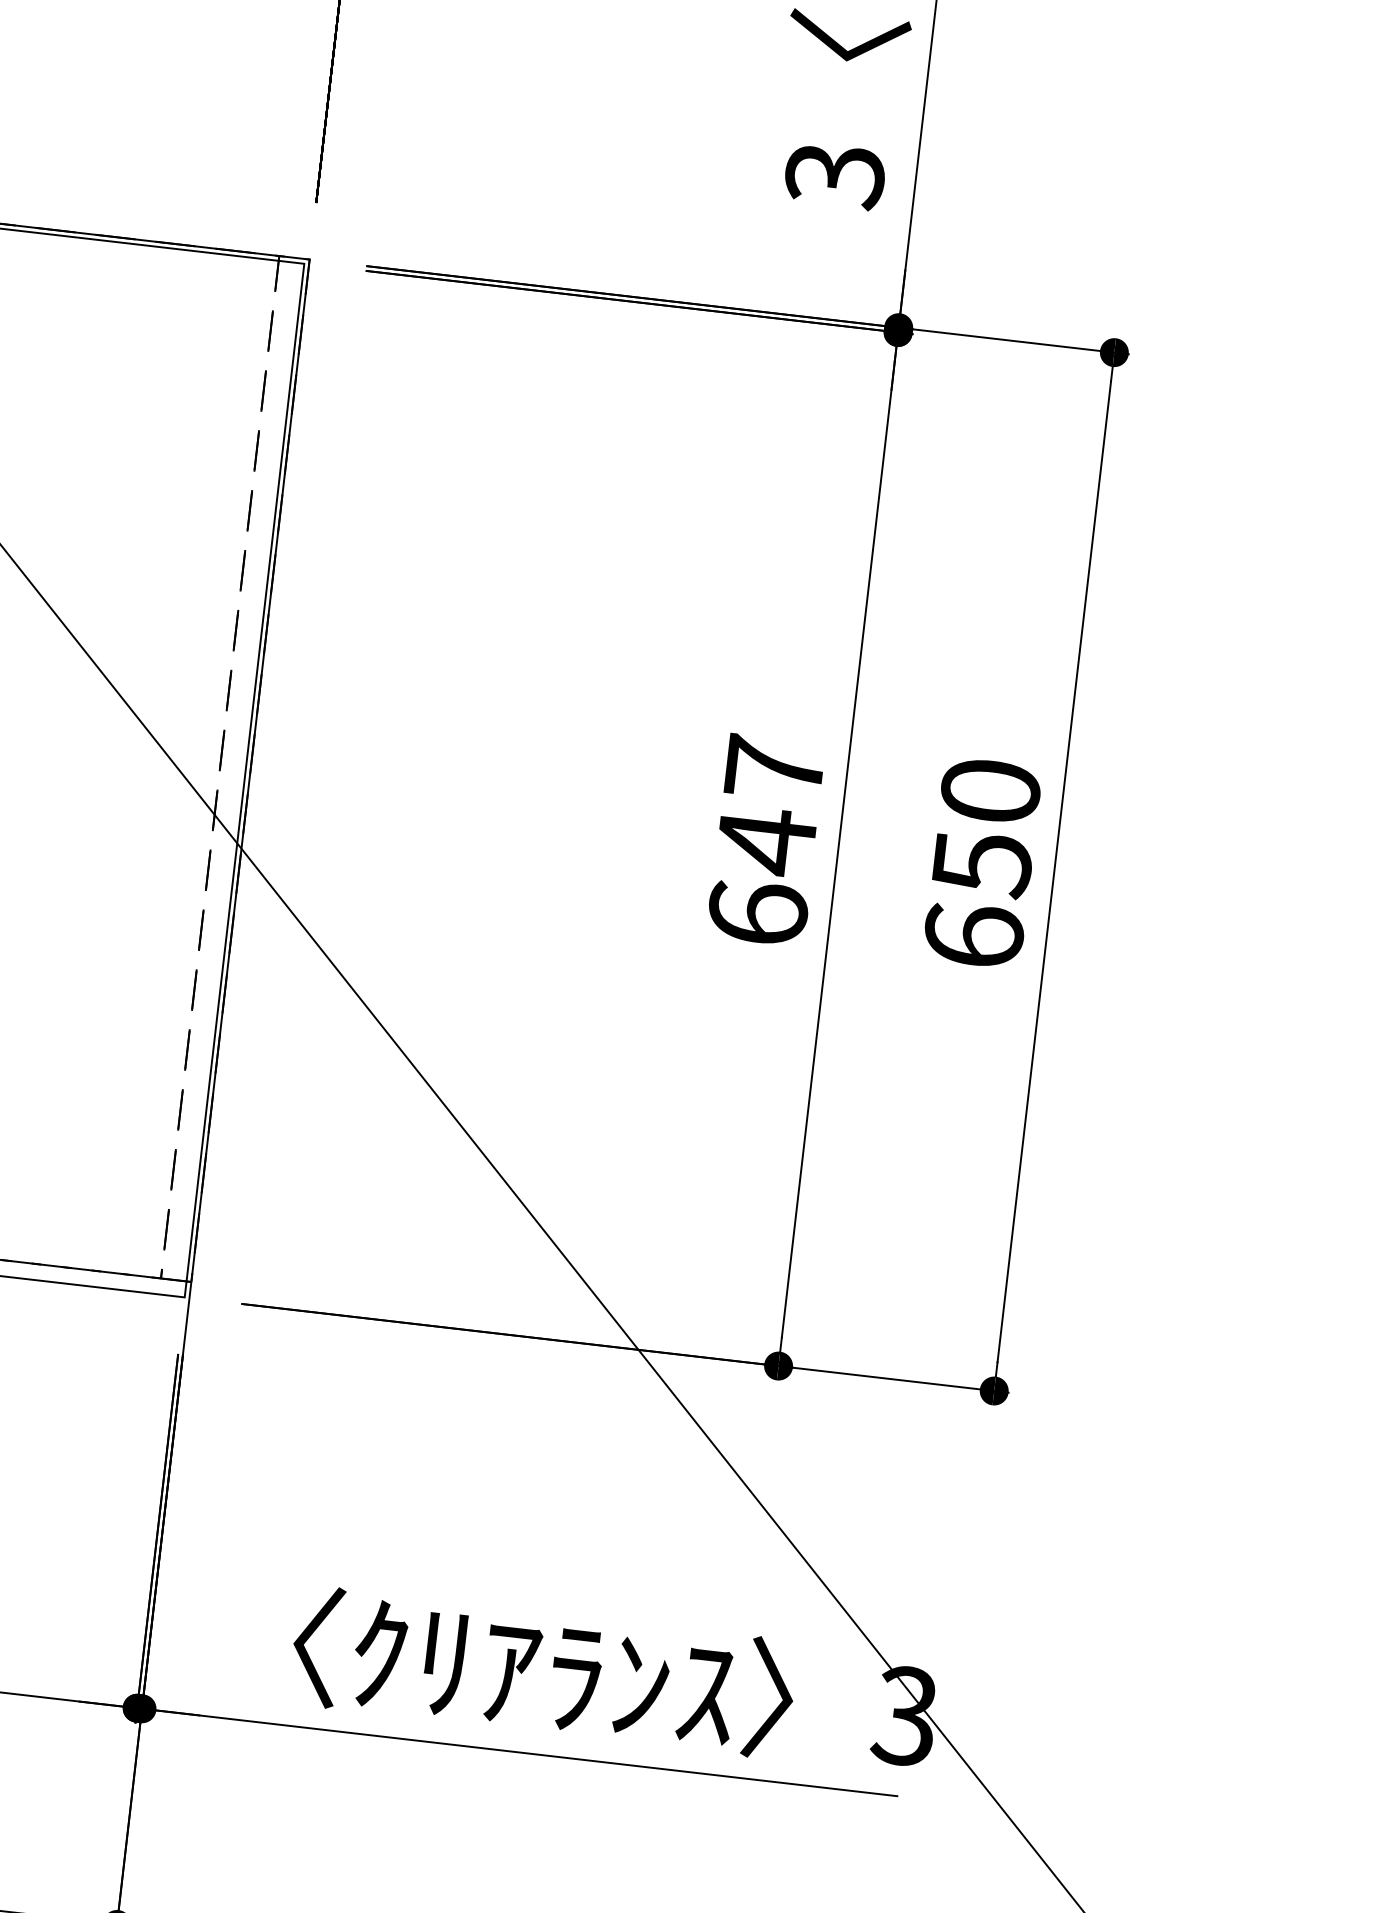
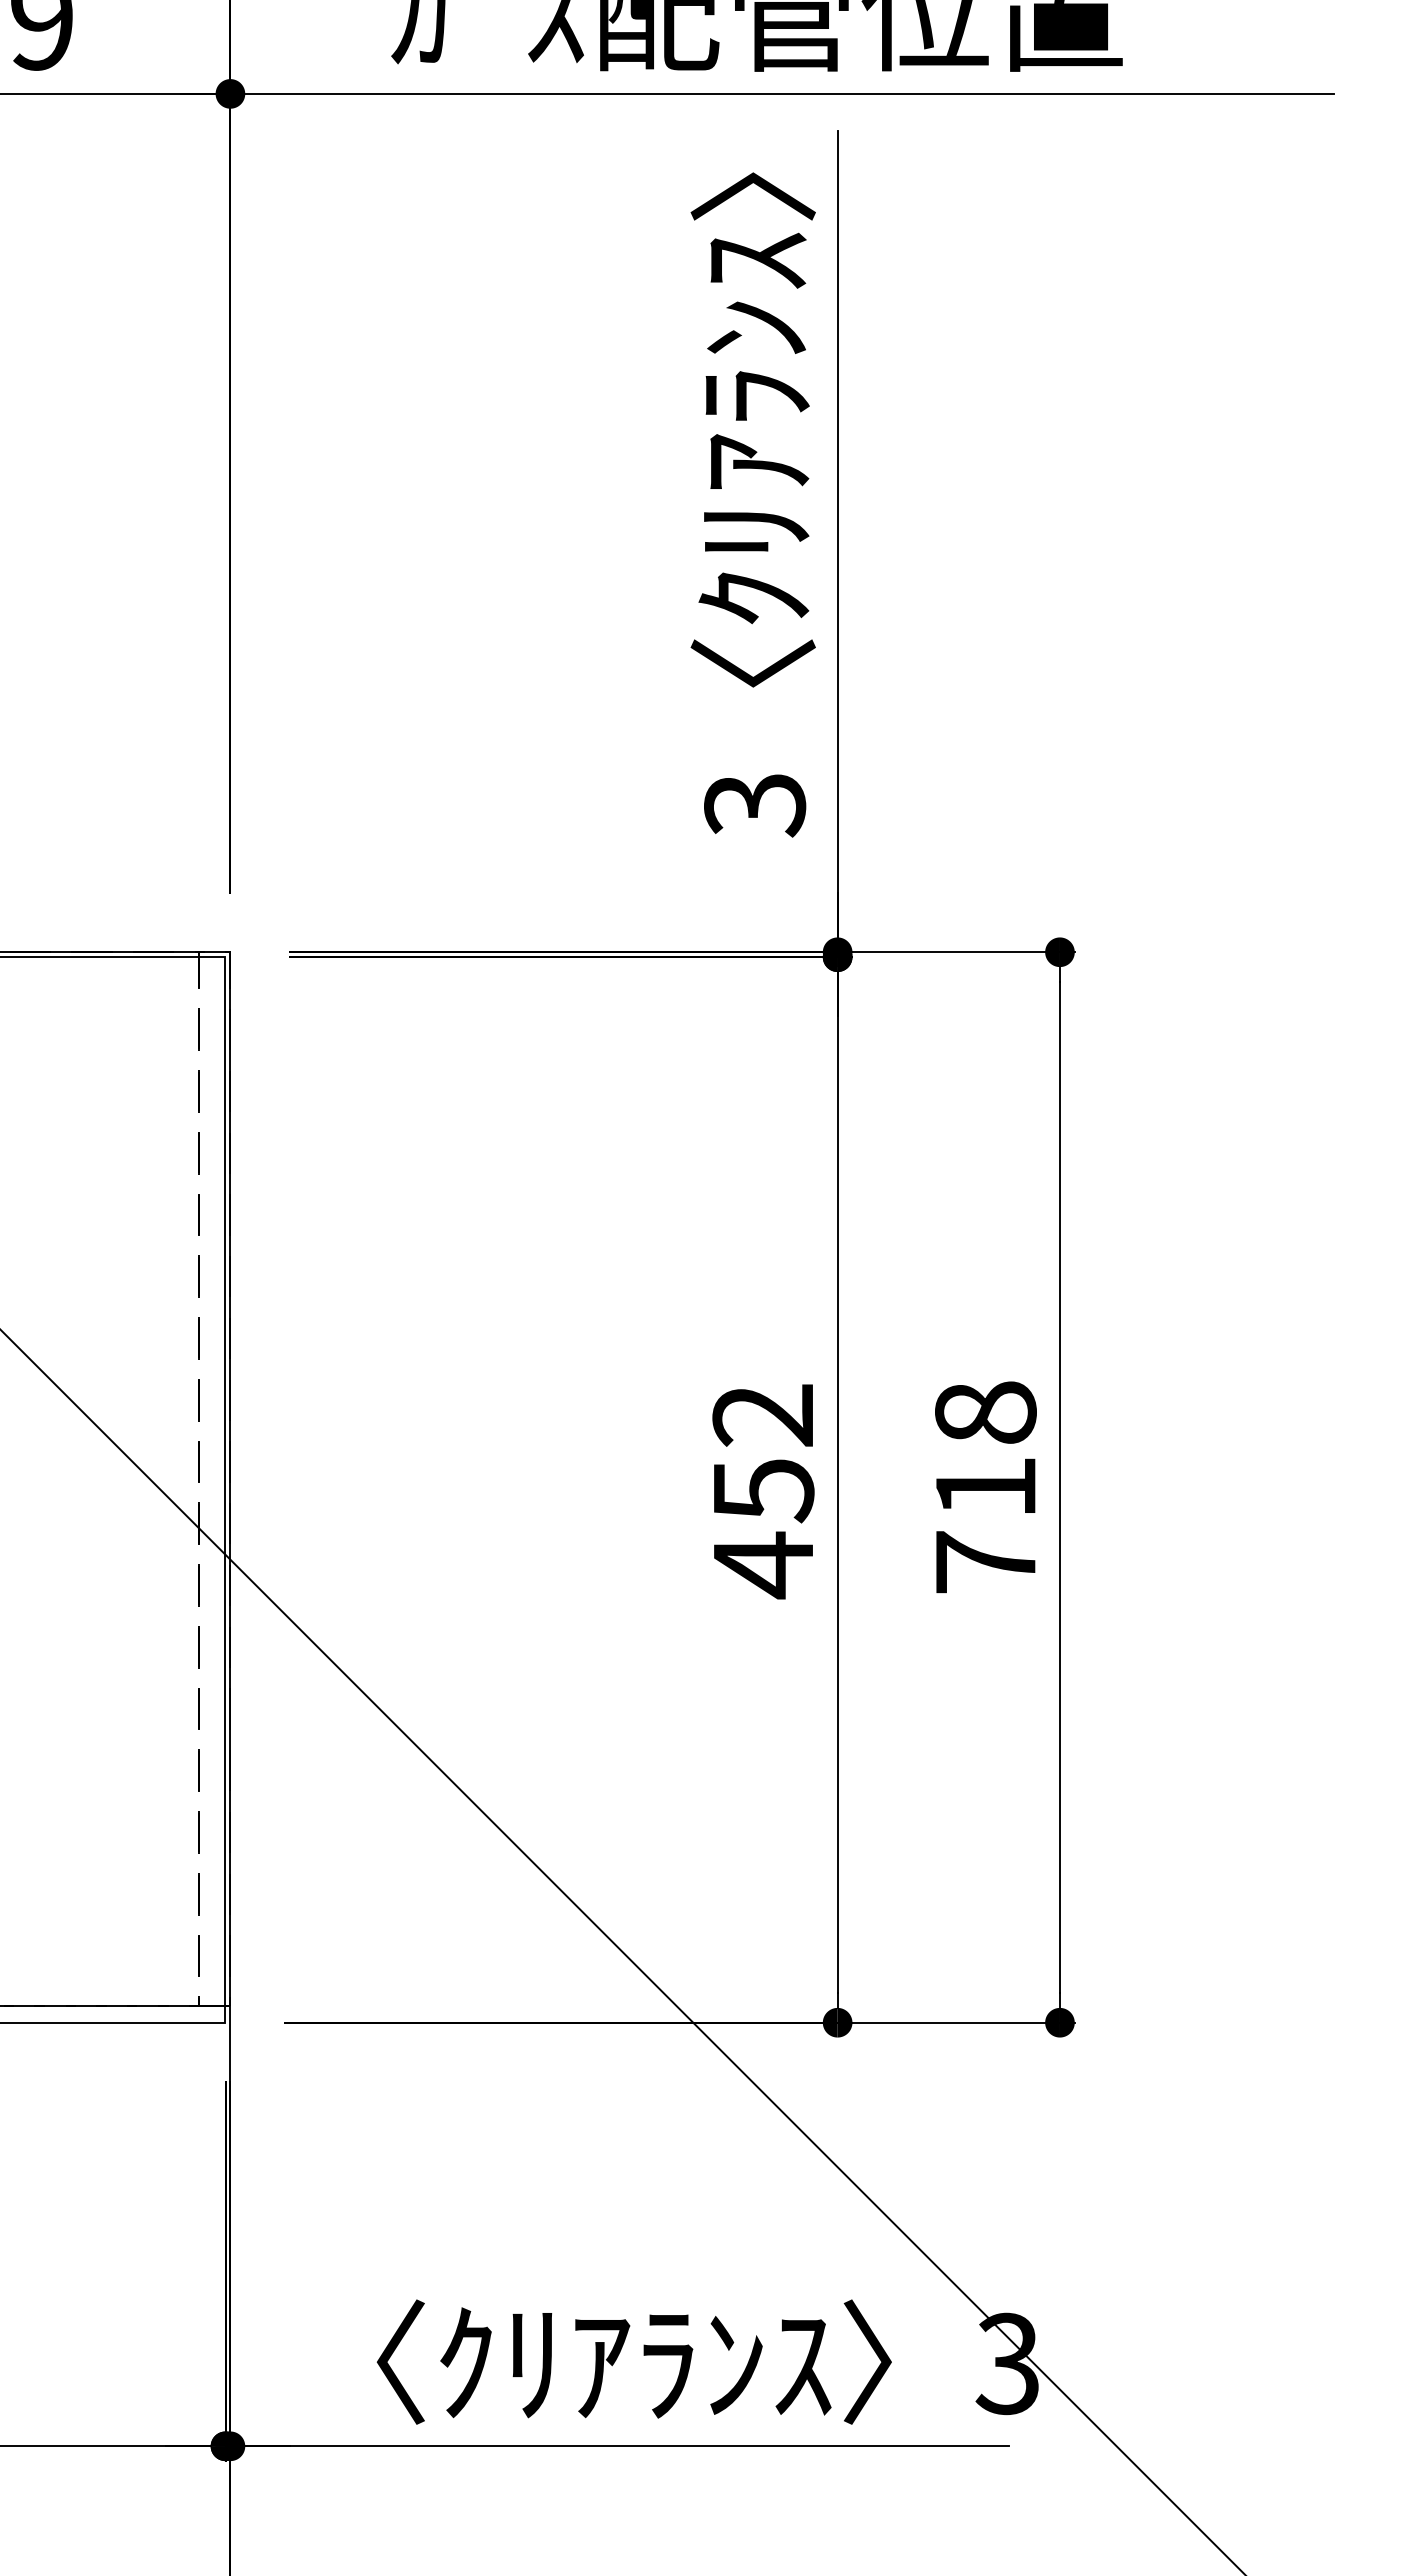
text: (766, 842) -> (763, 1491), 647 -> 452
text: (982, 863) -> (985, 1487), 650 -> 718

